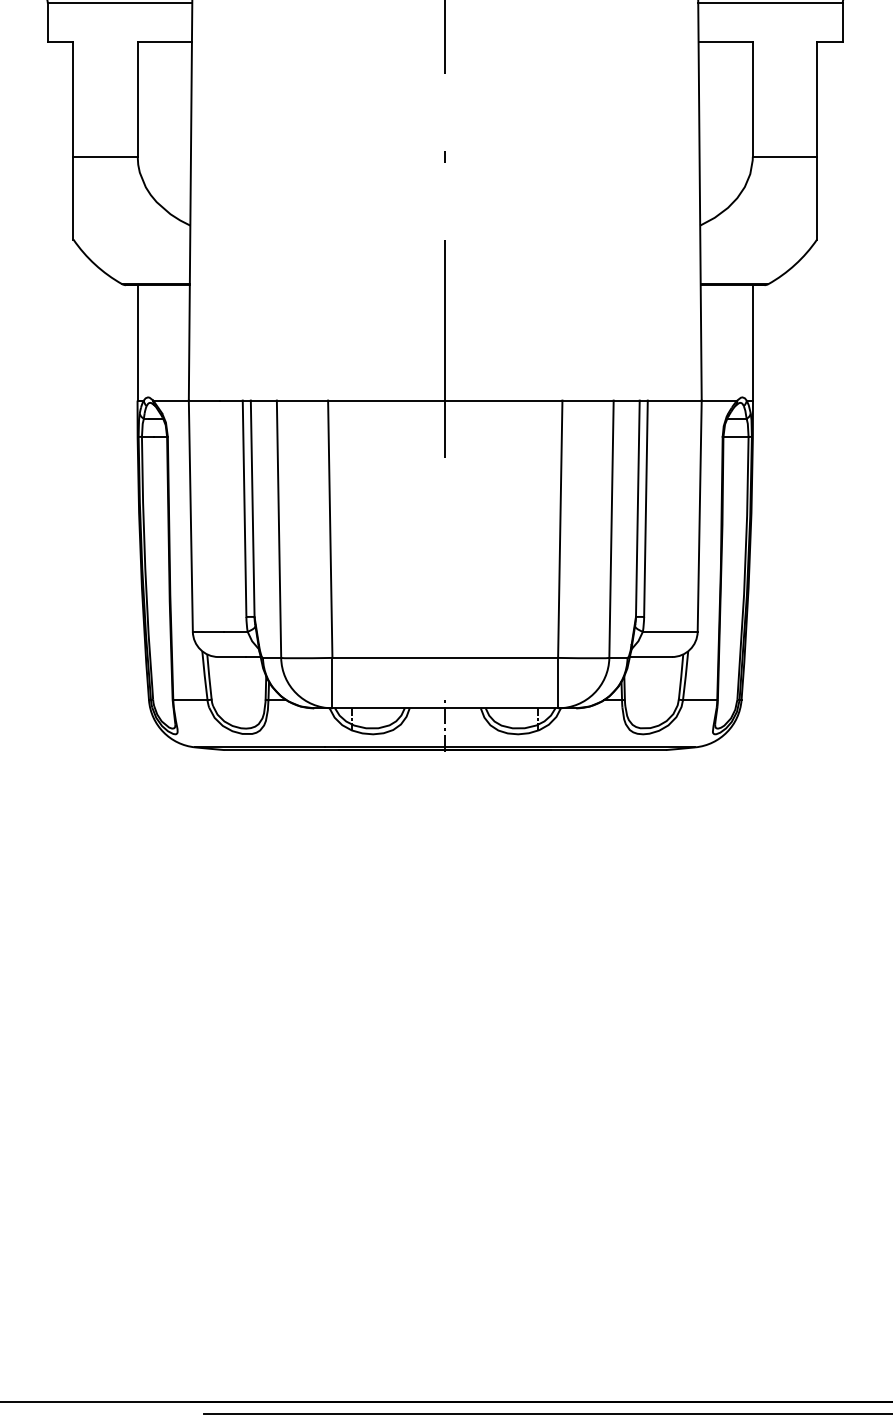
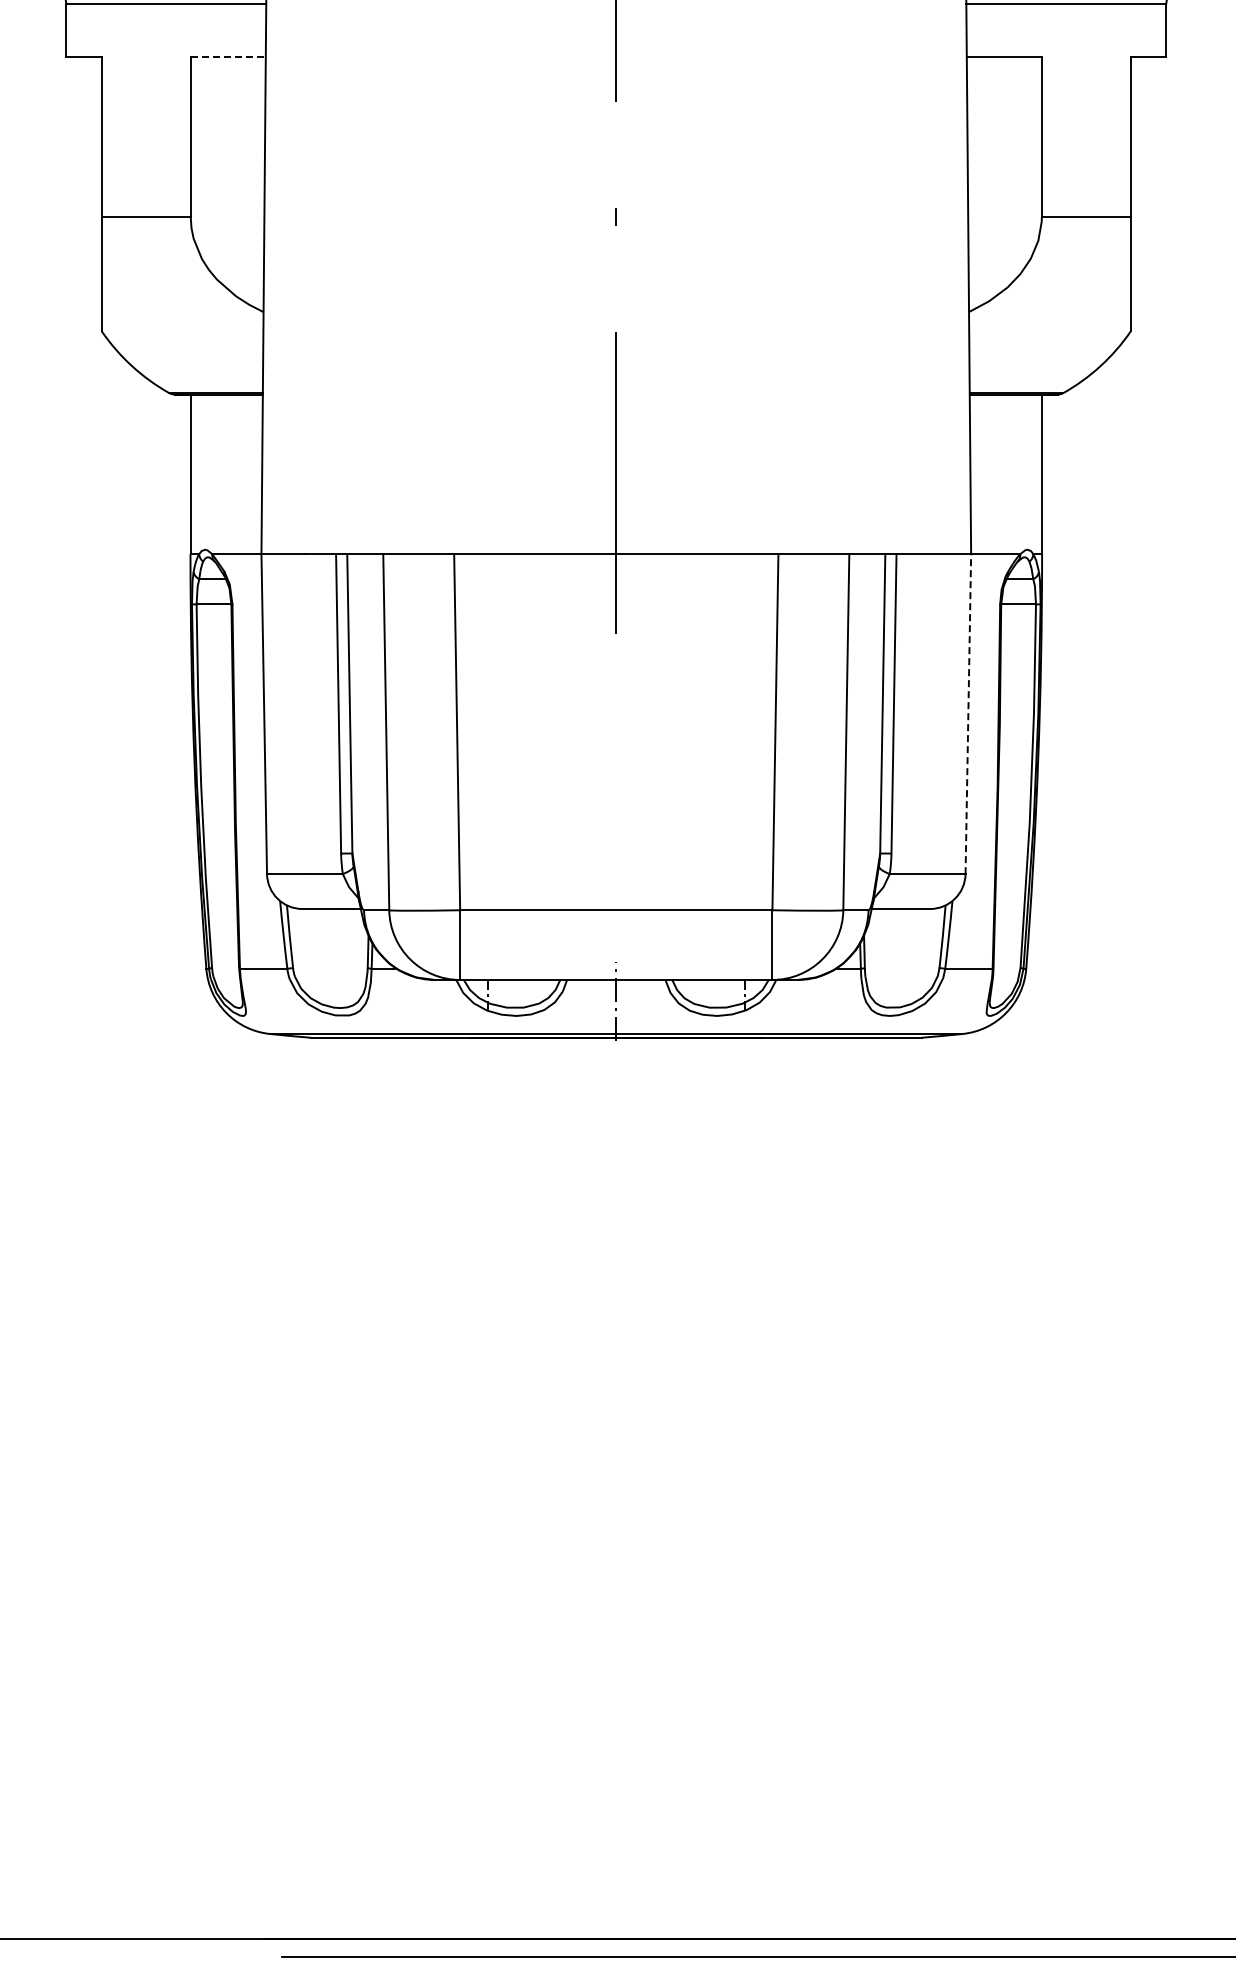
line: (165, 41) -> (228, 57), solid -> dashed
line: (699, 515) -> (968, 713), solid -> dashed

